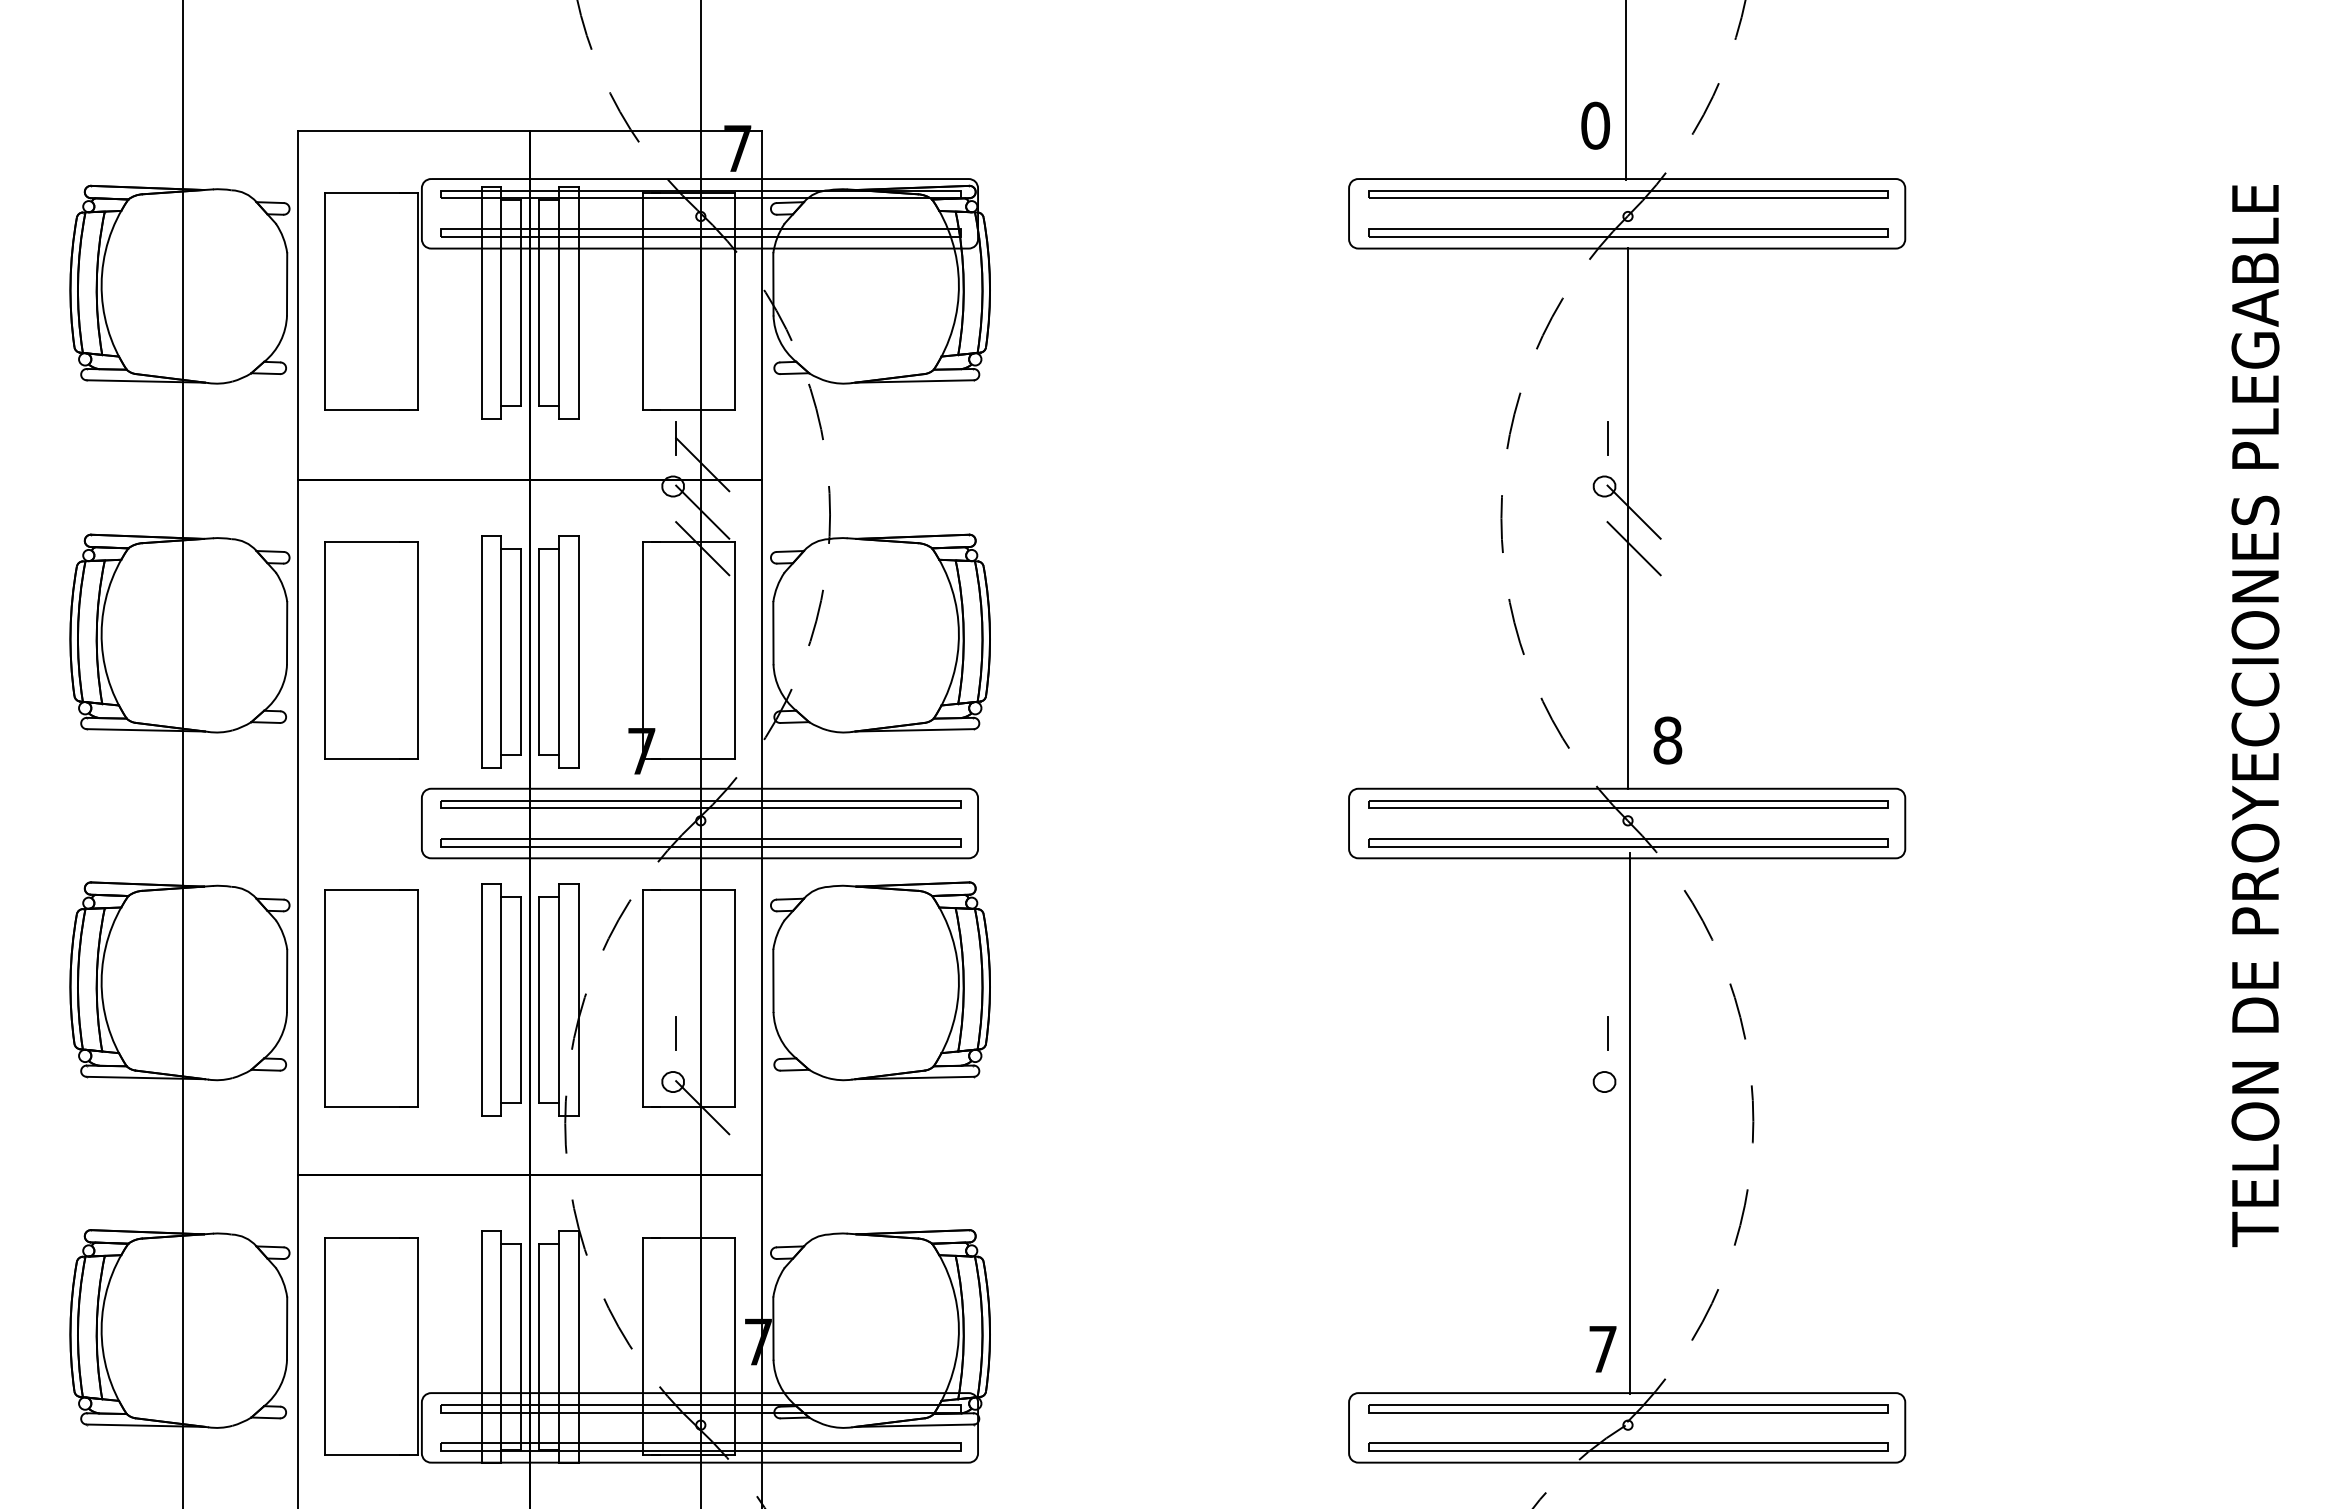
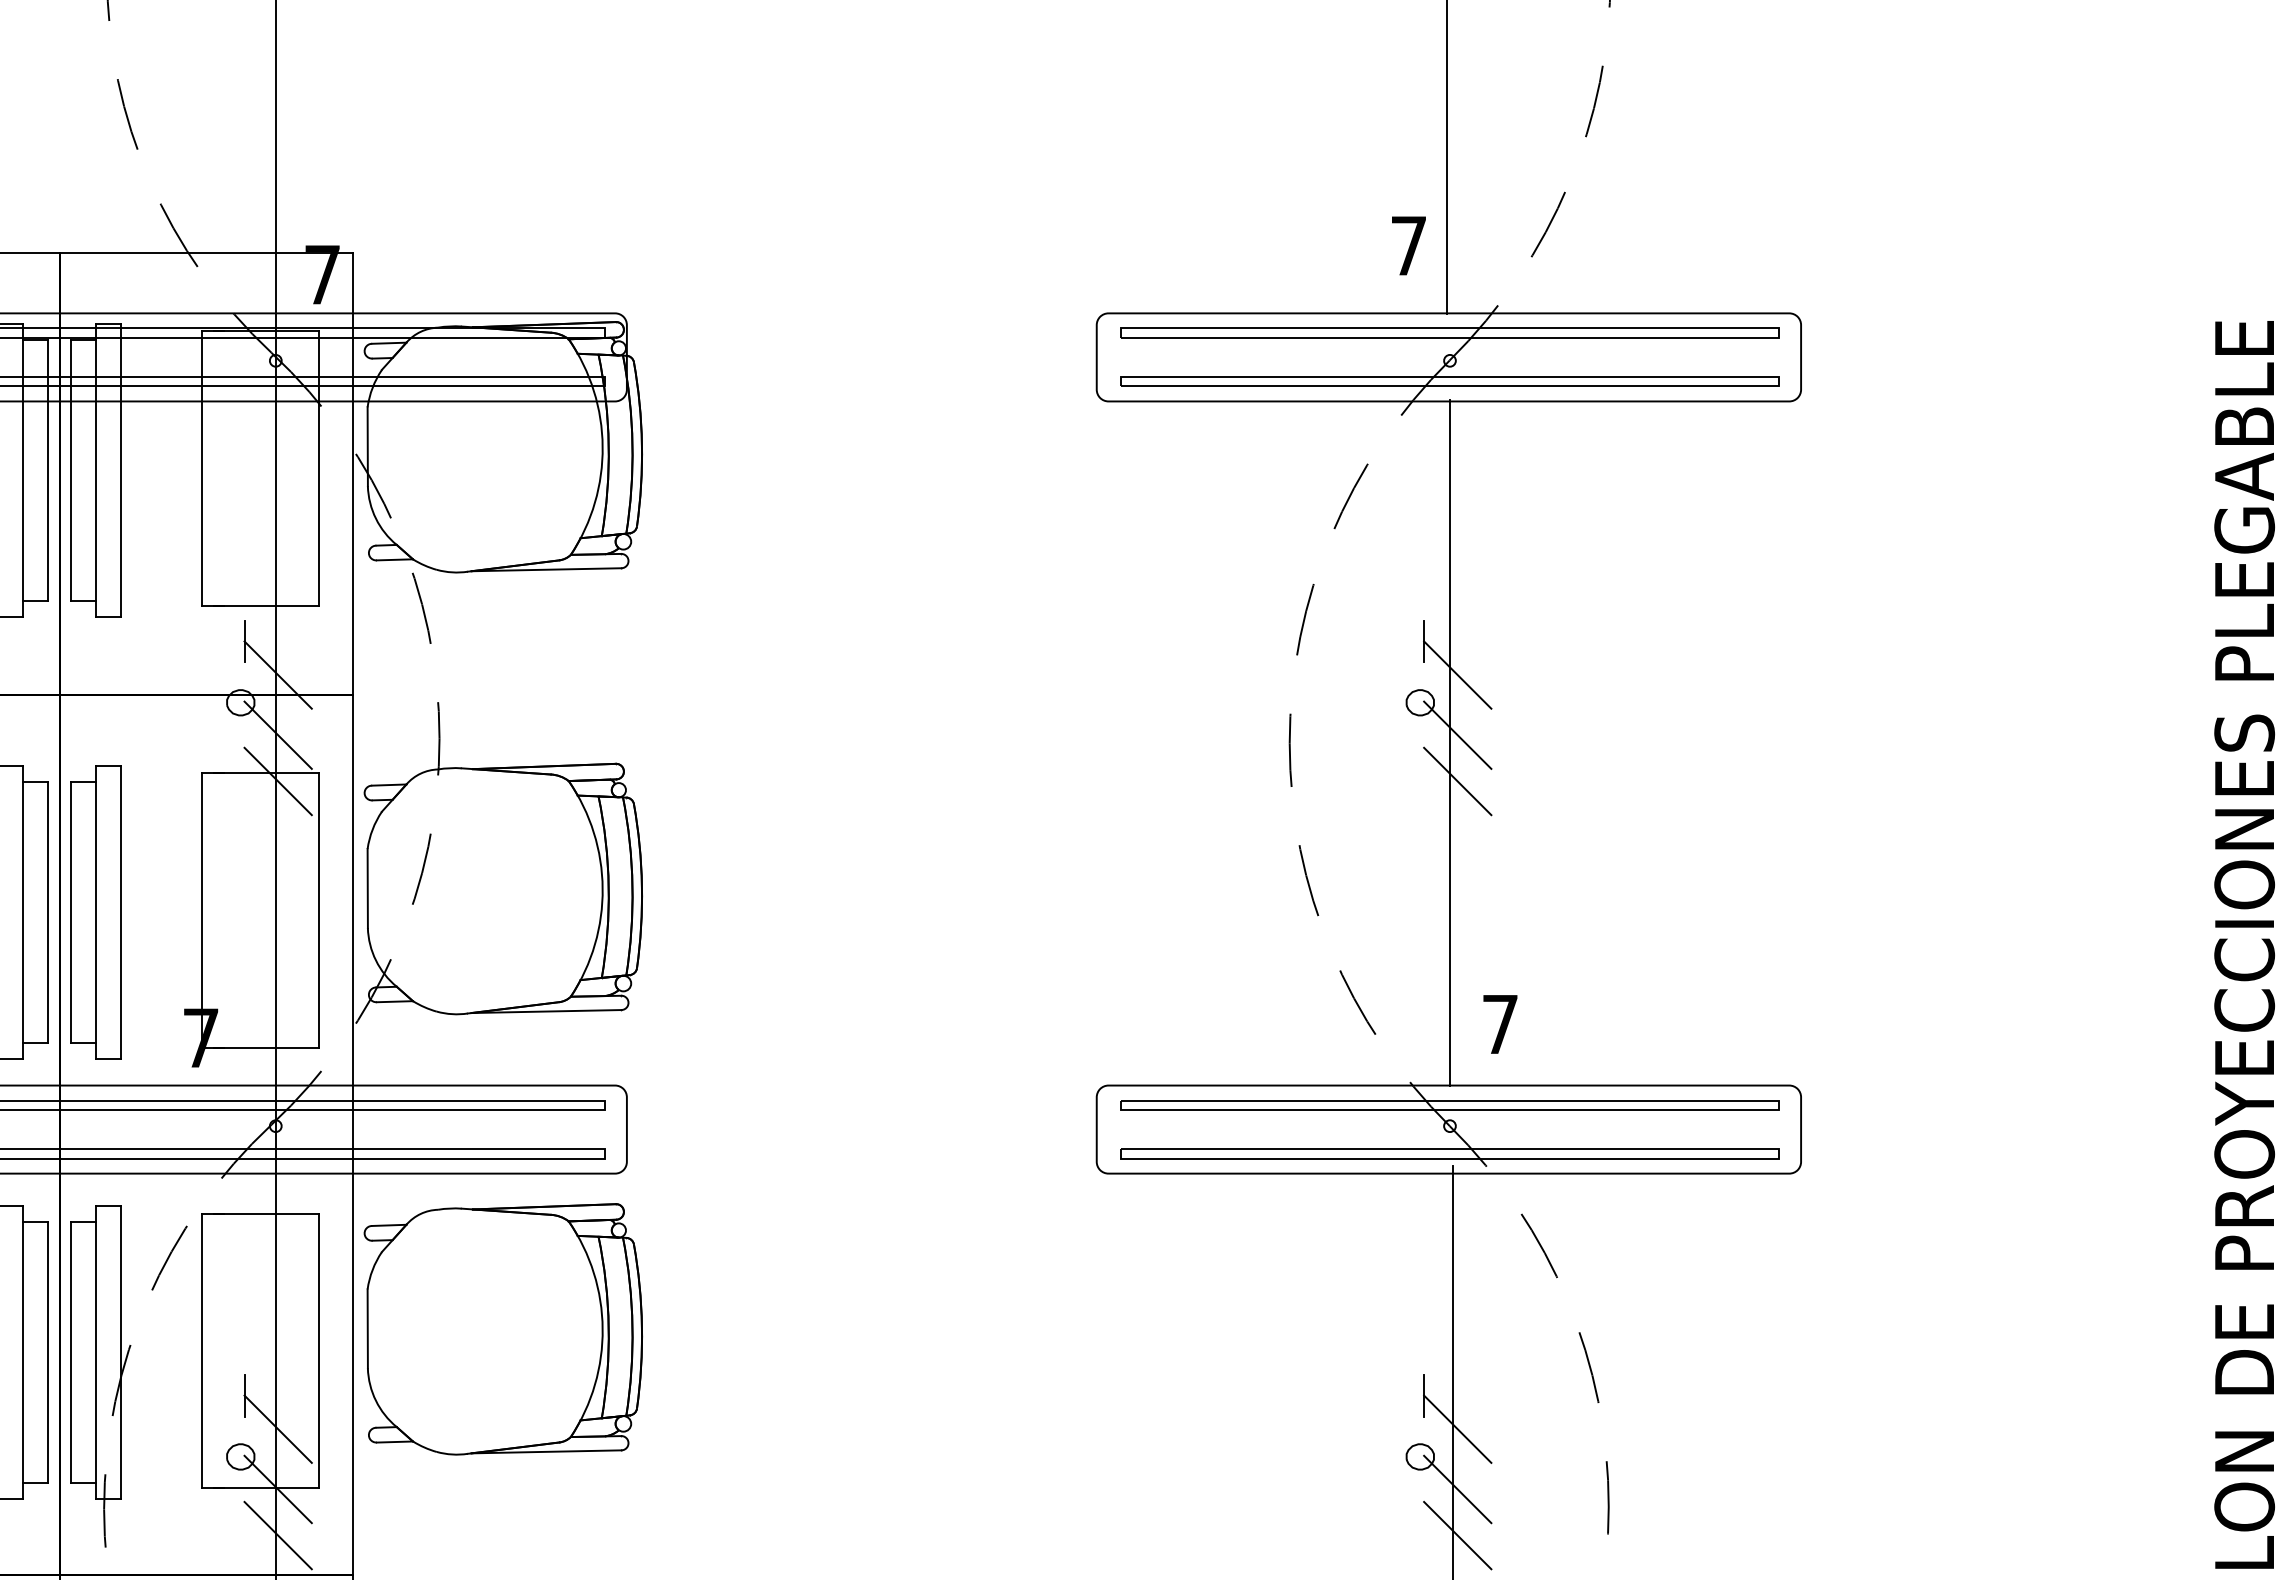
text: (1595, 125) -> (1408, 245), 0 -> 7
line: (1633, 464) -> (1456, 674), added
text: (1667, 740) -> (1500, 1024), 8 -> 7
line: (702, 1059) -> (277, 1428), added
line: (1633, 1059) -> (1456, 1428), added
line: (1633, 1107) -> (1456, 1489), added
line: (702, 1143) -> (277, 1534), added
line: (1633, 1143) -> (1456, 1534), added

